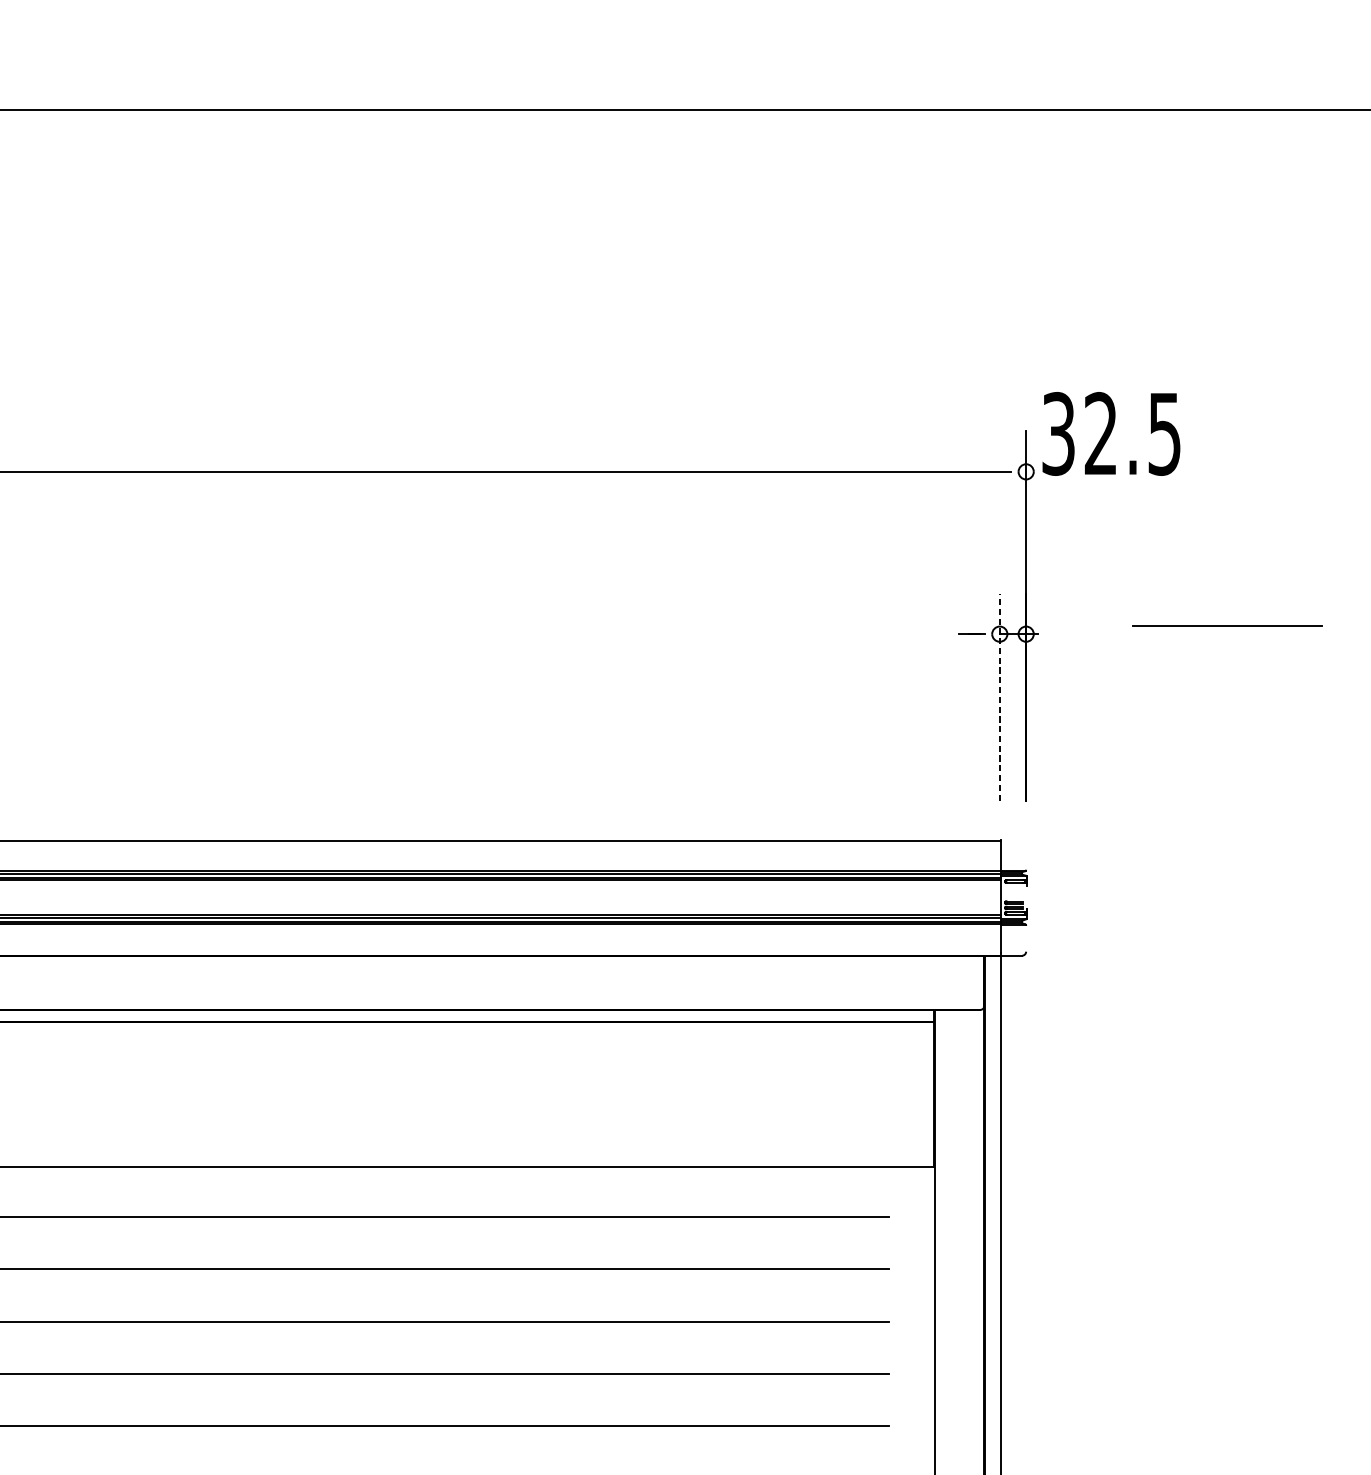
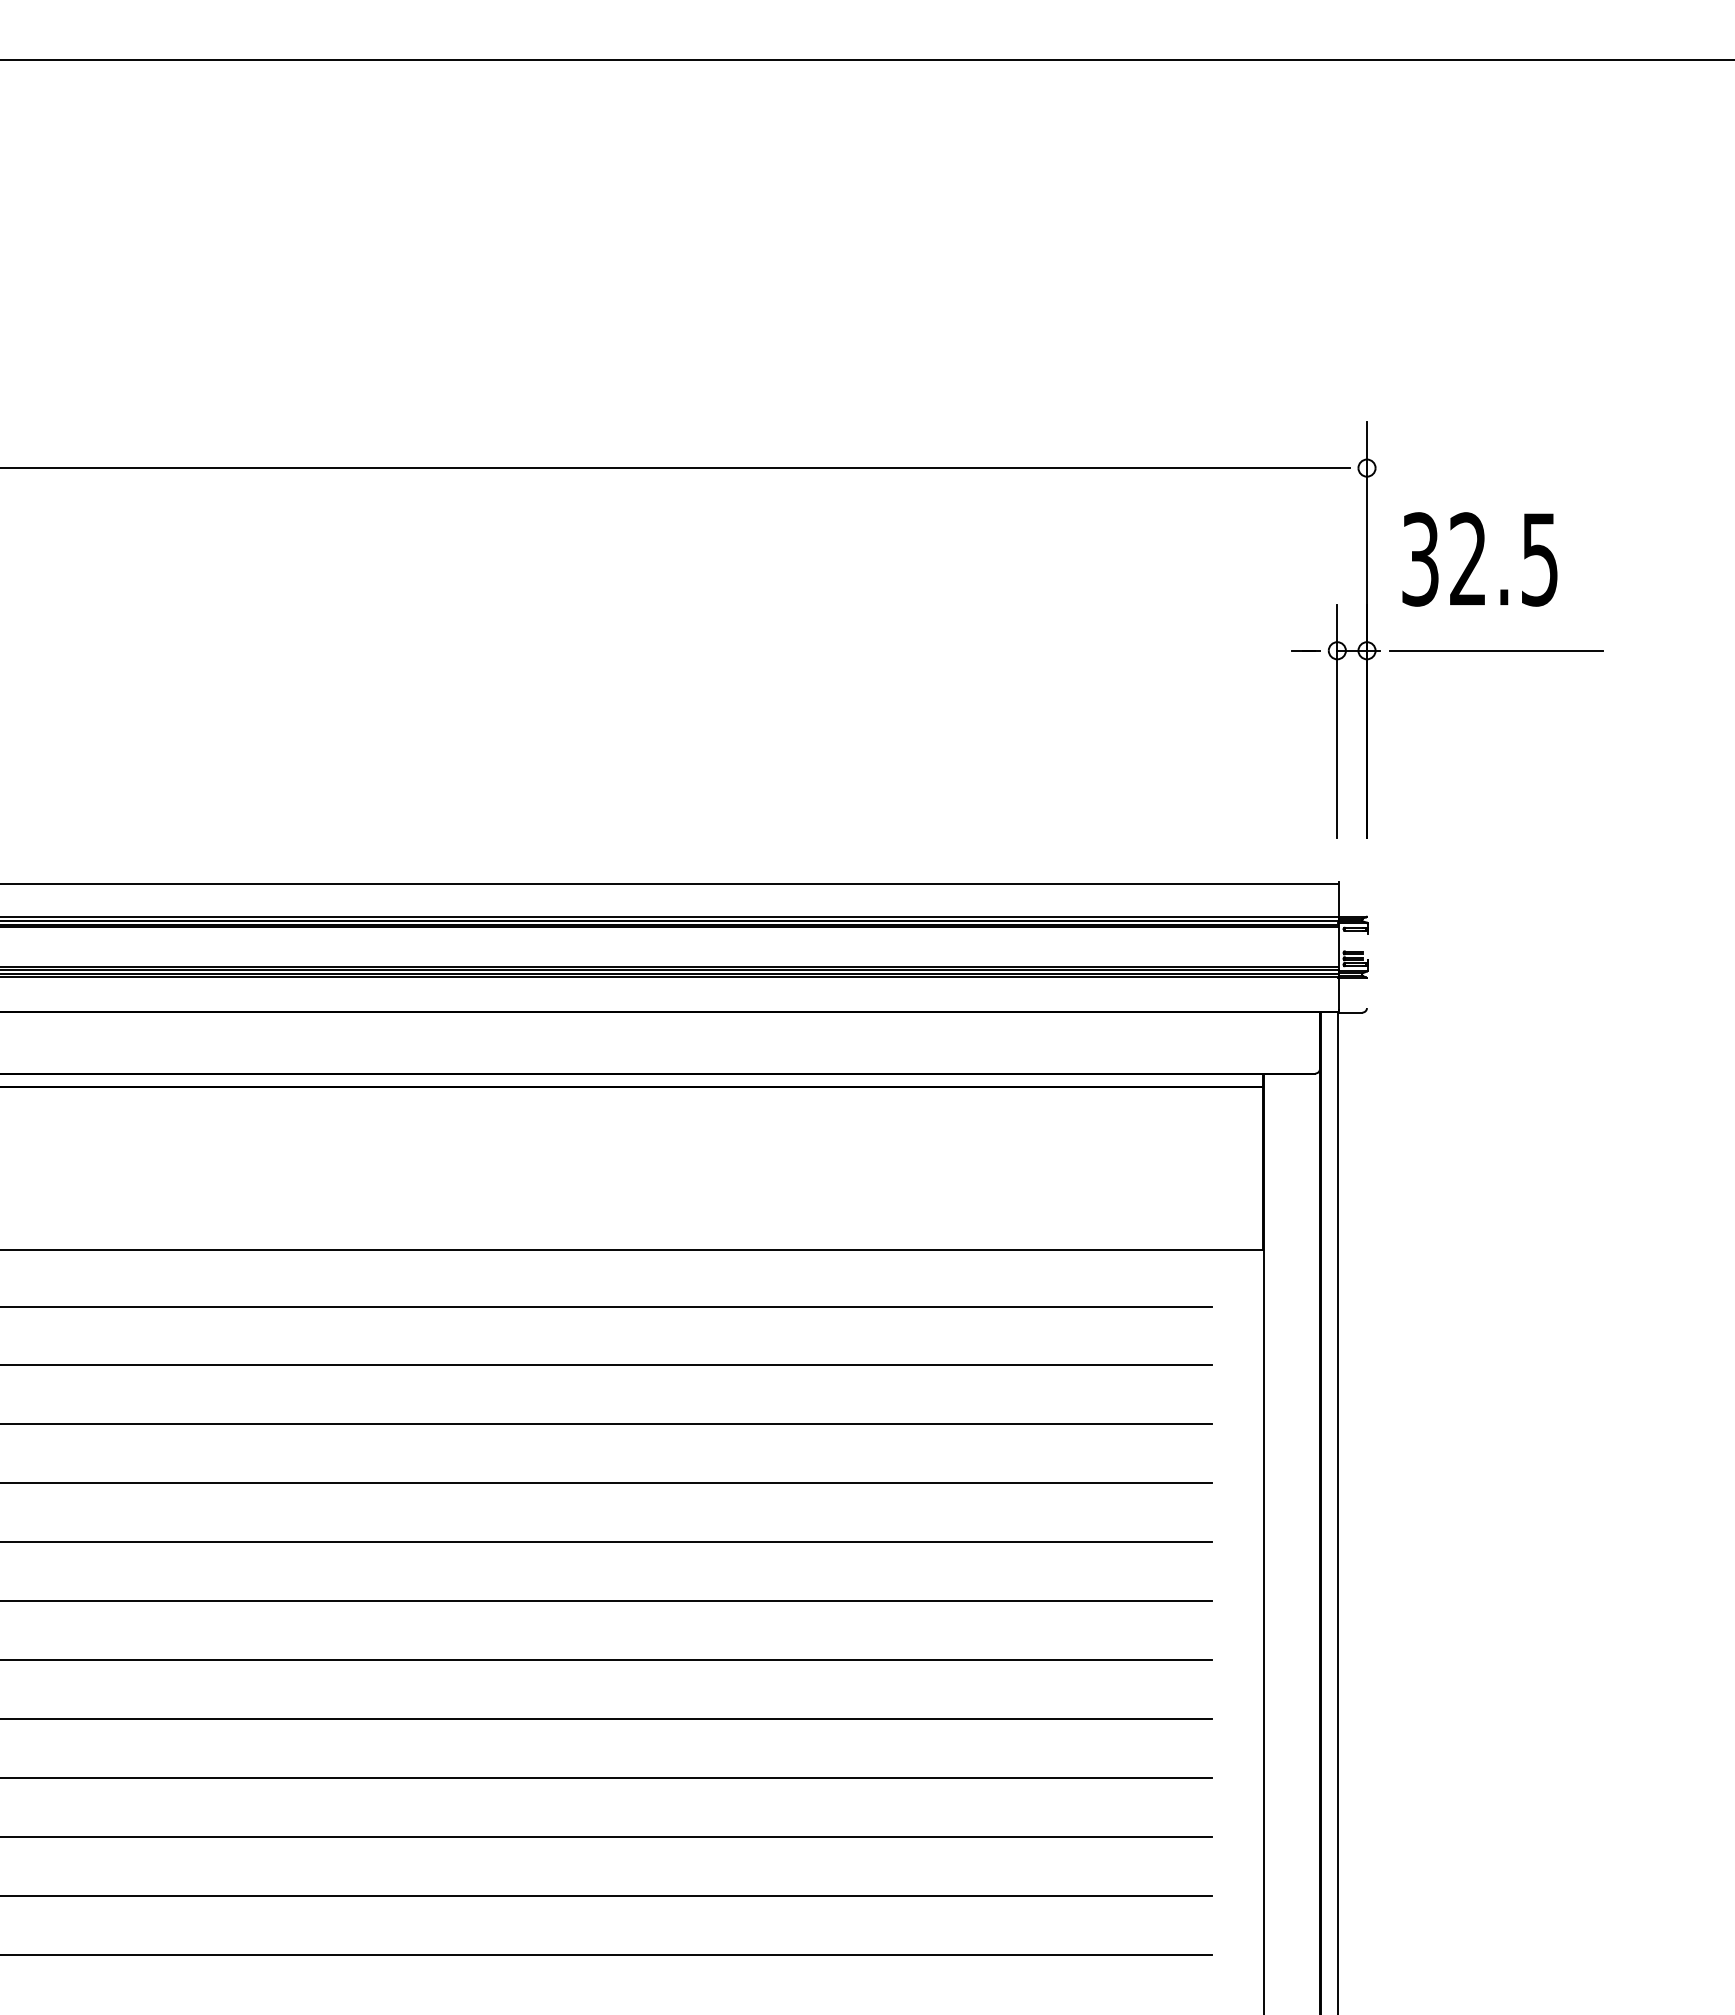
text: (1111, 433) -> (1479, 559), moved
line: (1227, 625) -> (1496, 650), moved
line: (999, 697) -> (1337, 721), dashed -> solid

